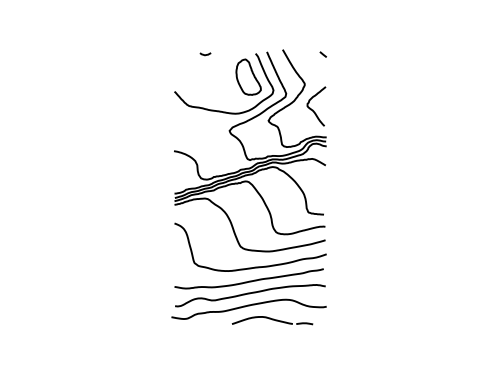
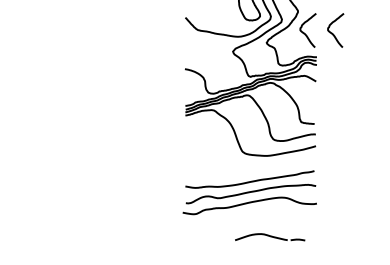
curve: (345, 109) -> (333, 33), added
curve: (254, 266) -> (254, 168), removed
part: (272, 320) -> (270, 237), moved

